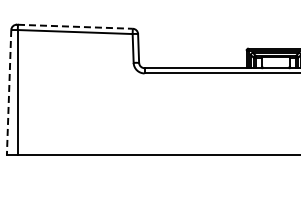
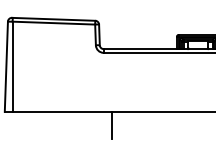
line: (75, 26) -> (54, 19), dashed -> solid
line: (9, 92) -> (6, 66), dashed -> solid
line: (155, 174) -> (111, 125), added

